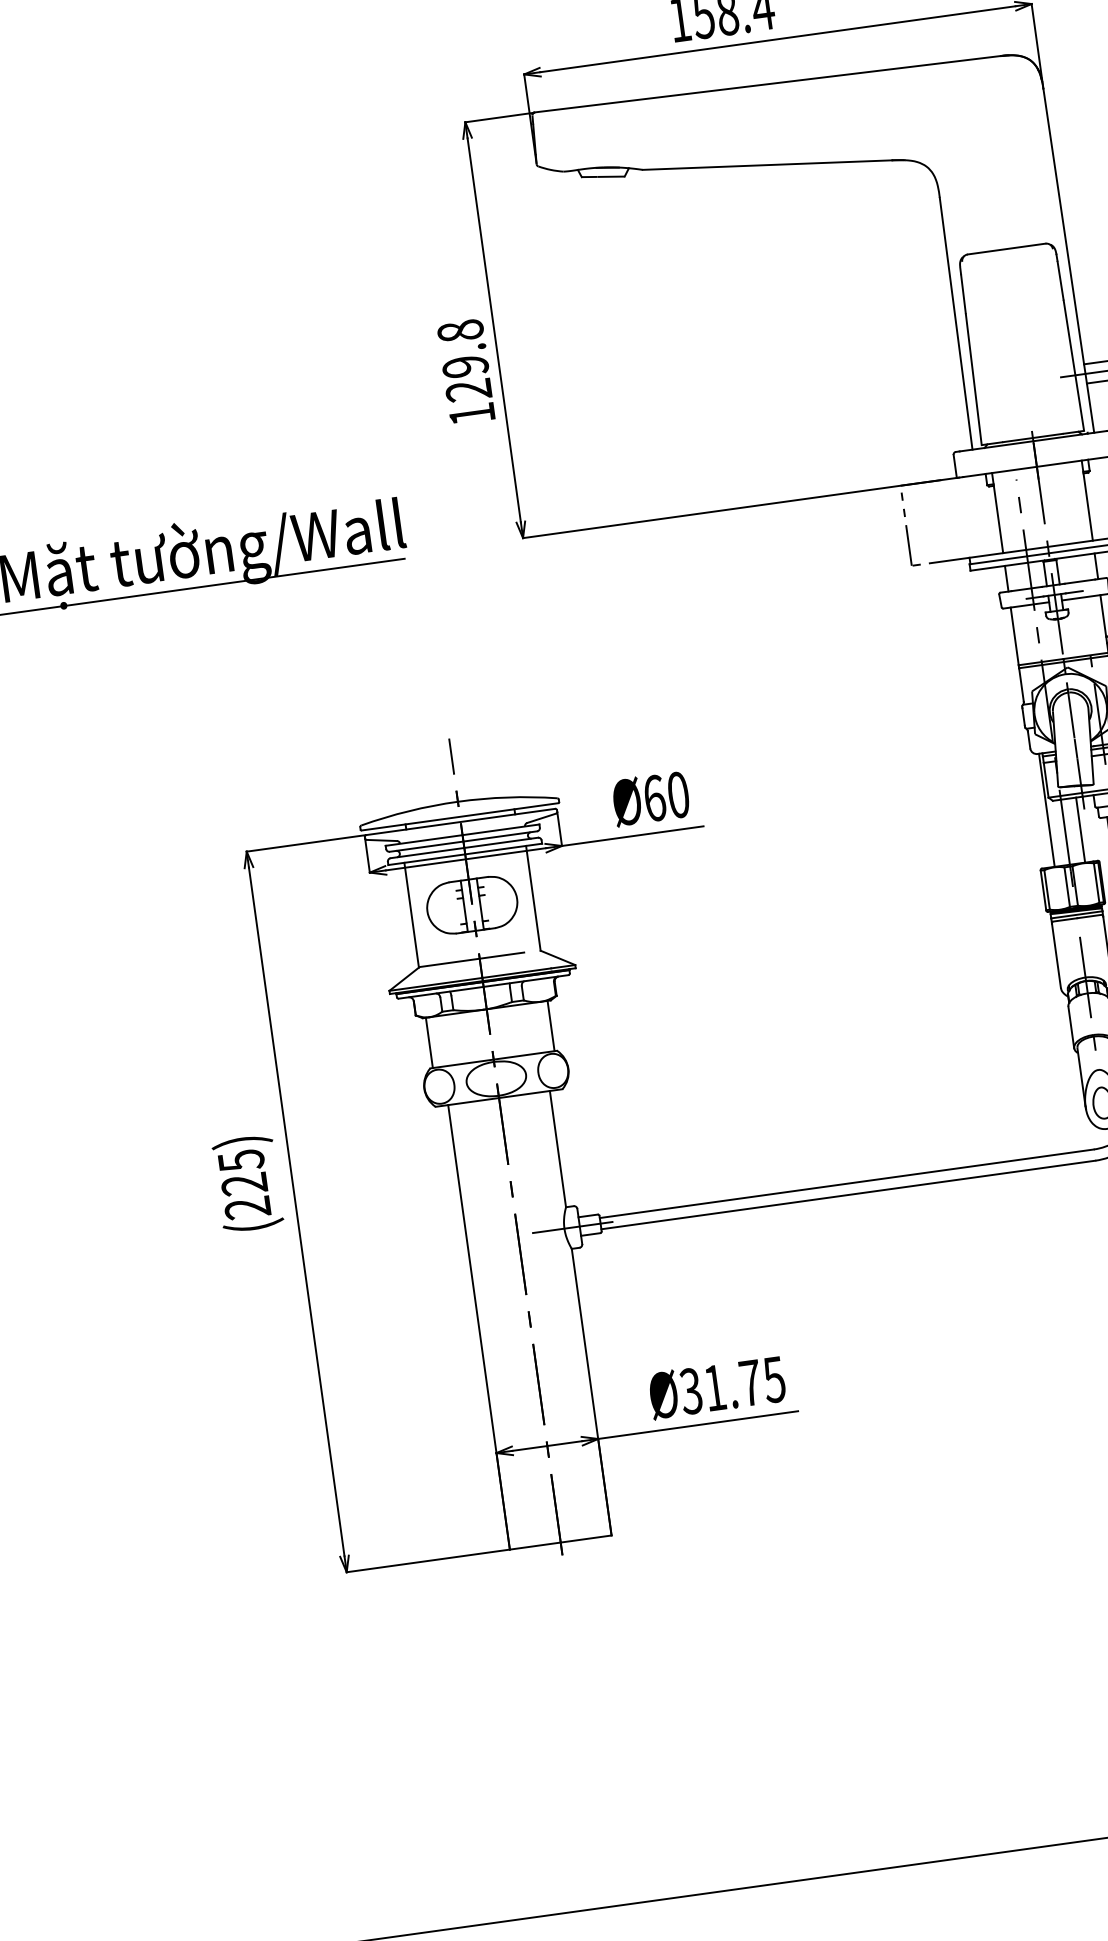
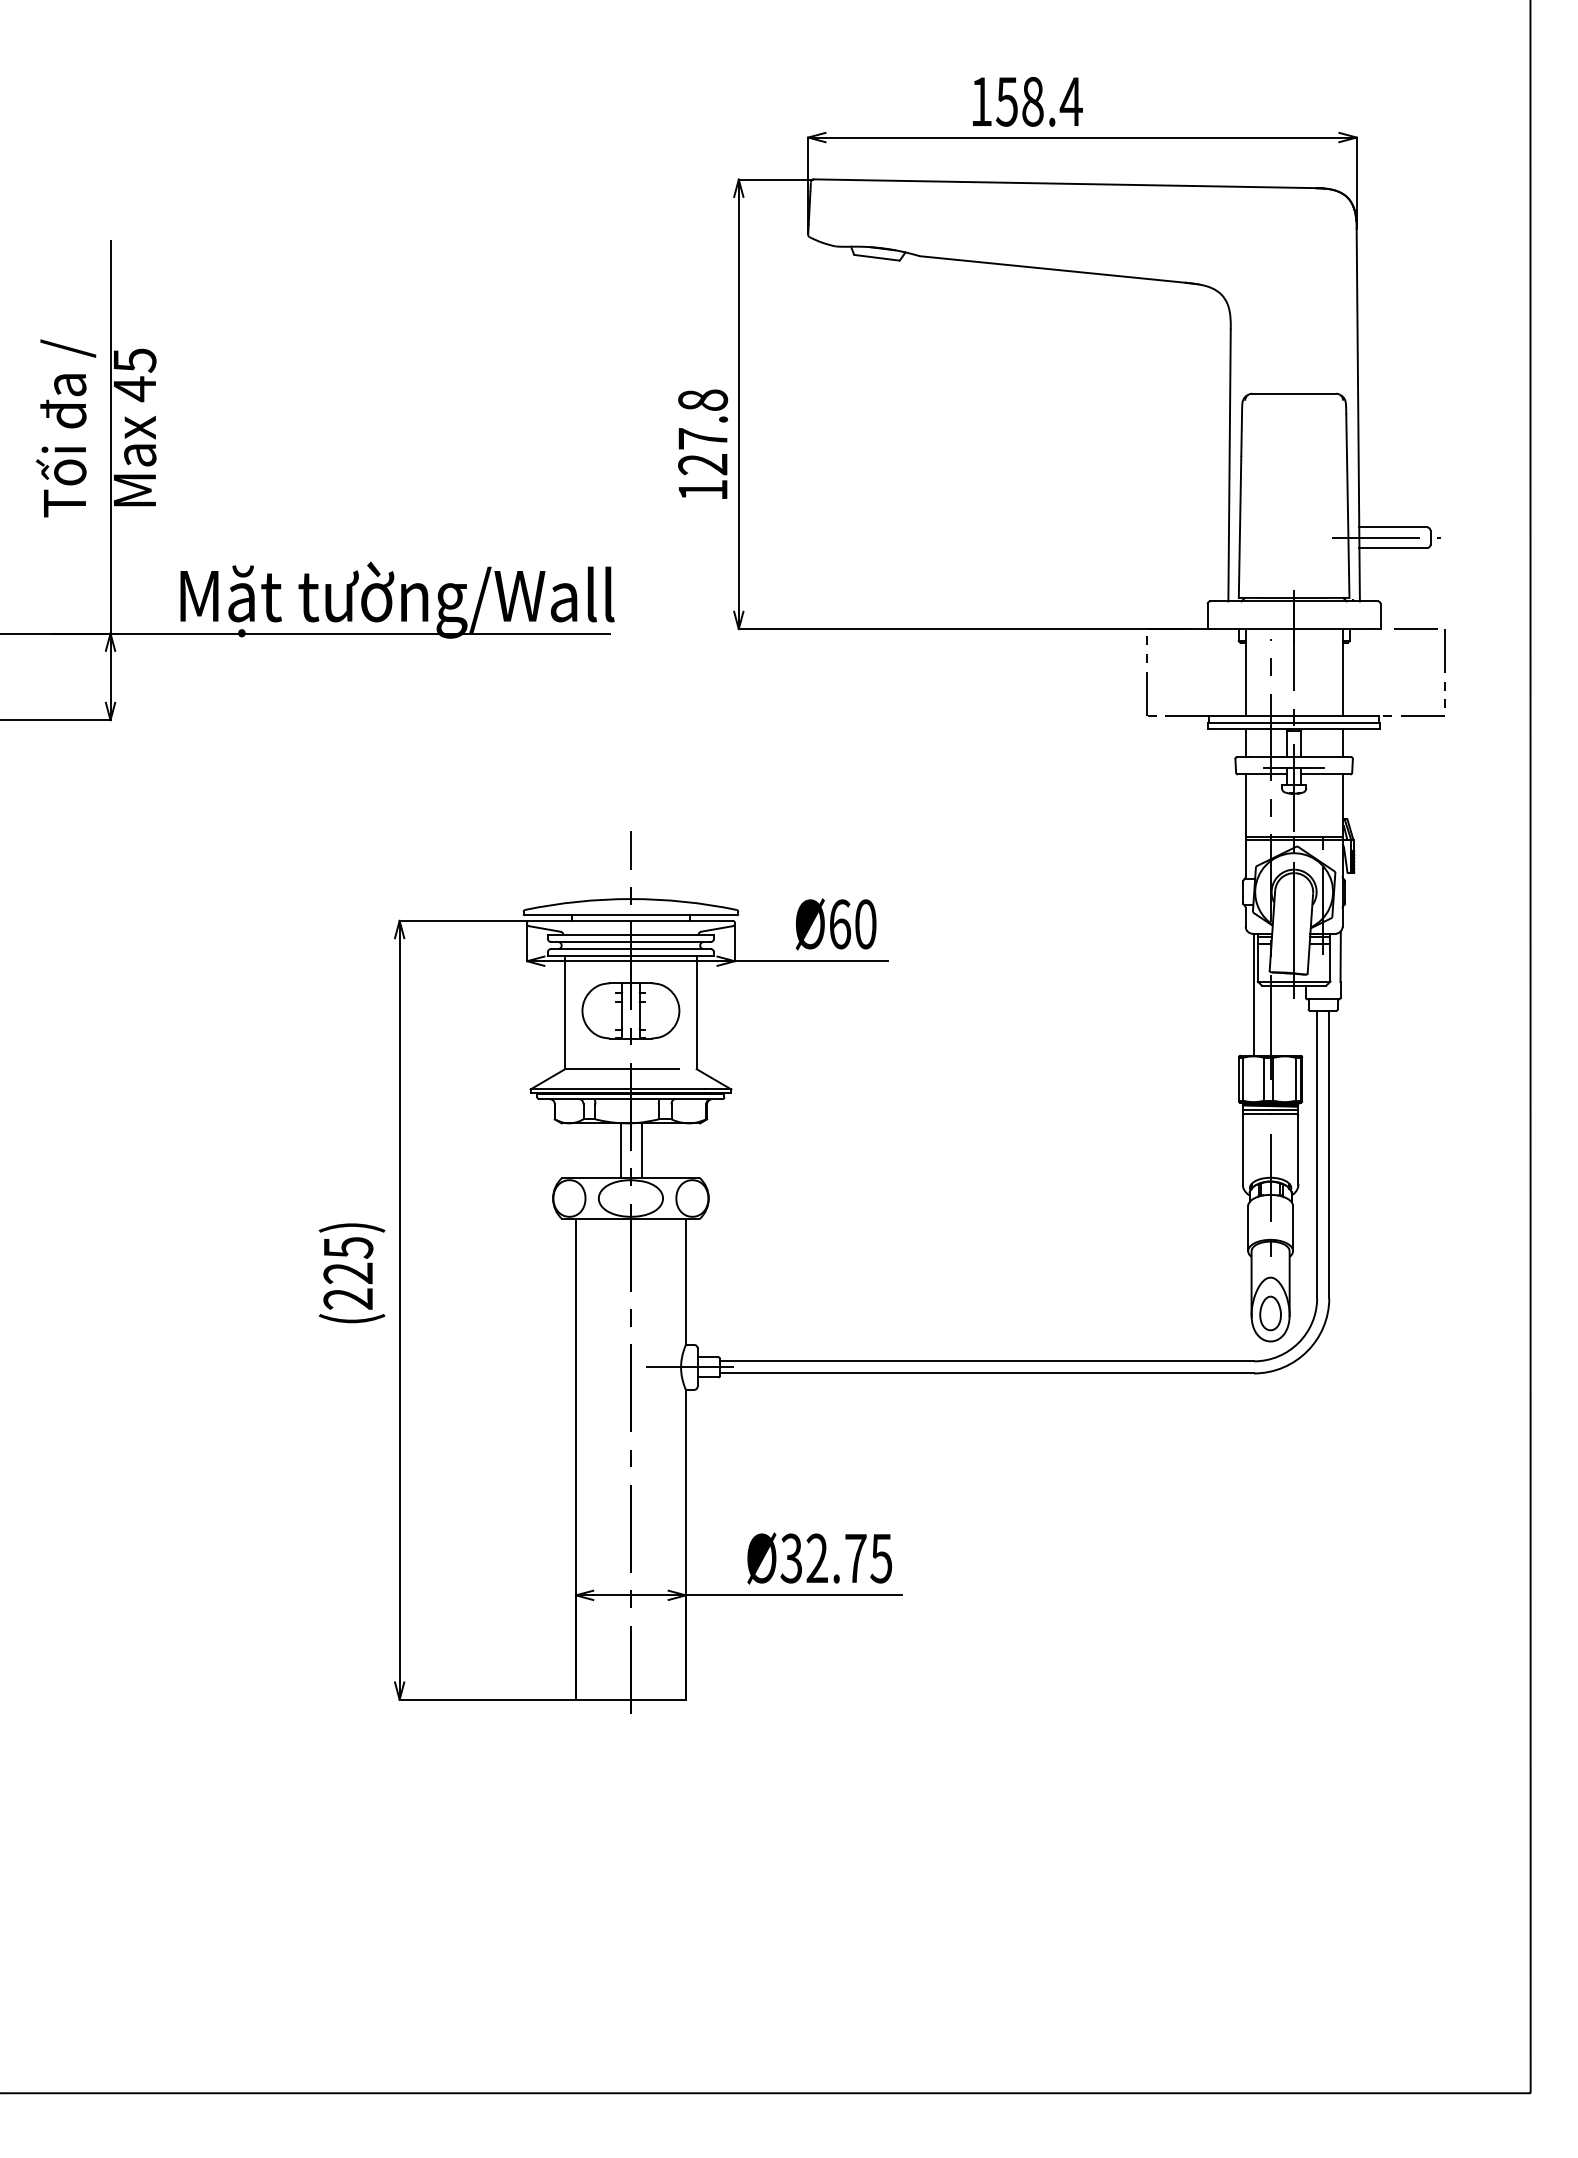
text: (465, 366) -> (703, 438), 129.8 -> 127.8
line: (1081, 829) -> (1287, 1020), removed
line: (550, 1025) -> (641, 1150), moved
line: (429, 1042) -> (621, 1150), moved
text: (714, 1387) -> (816, 1557), Ø31.75 -> Ø32.75

